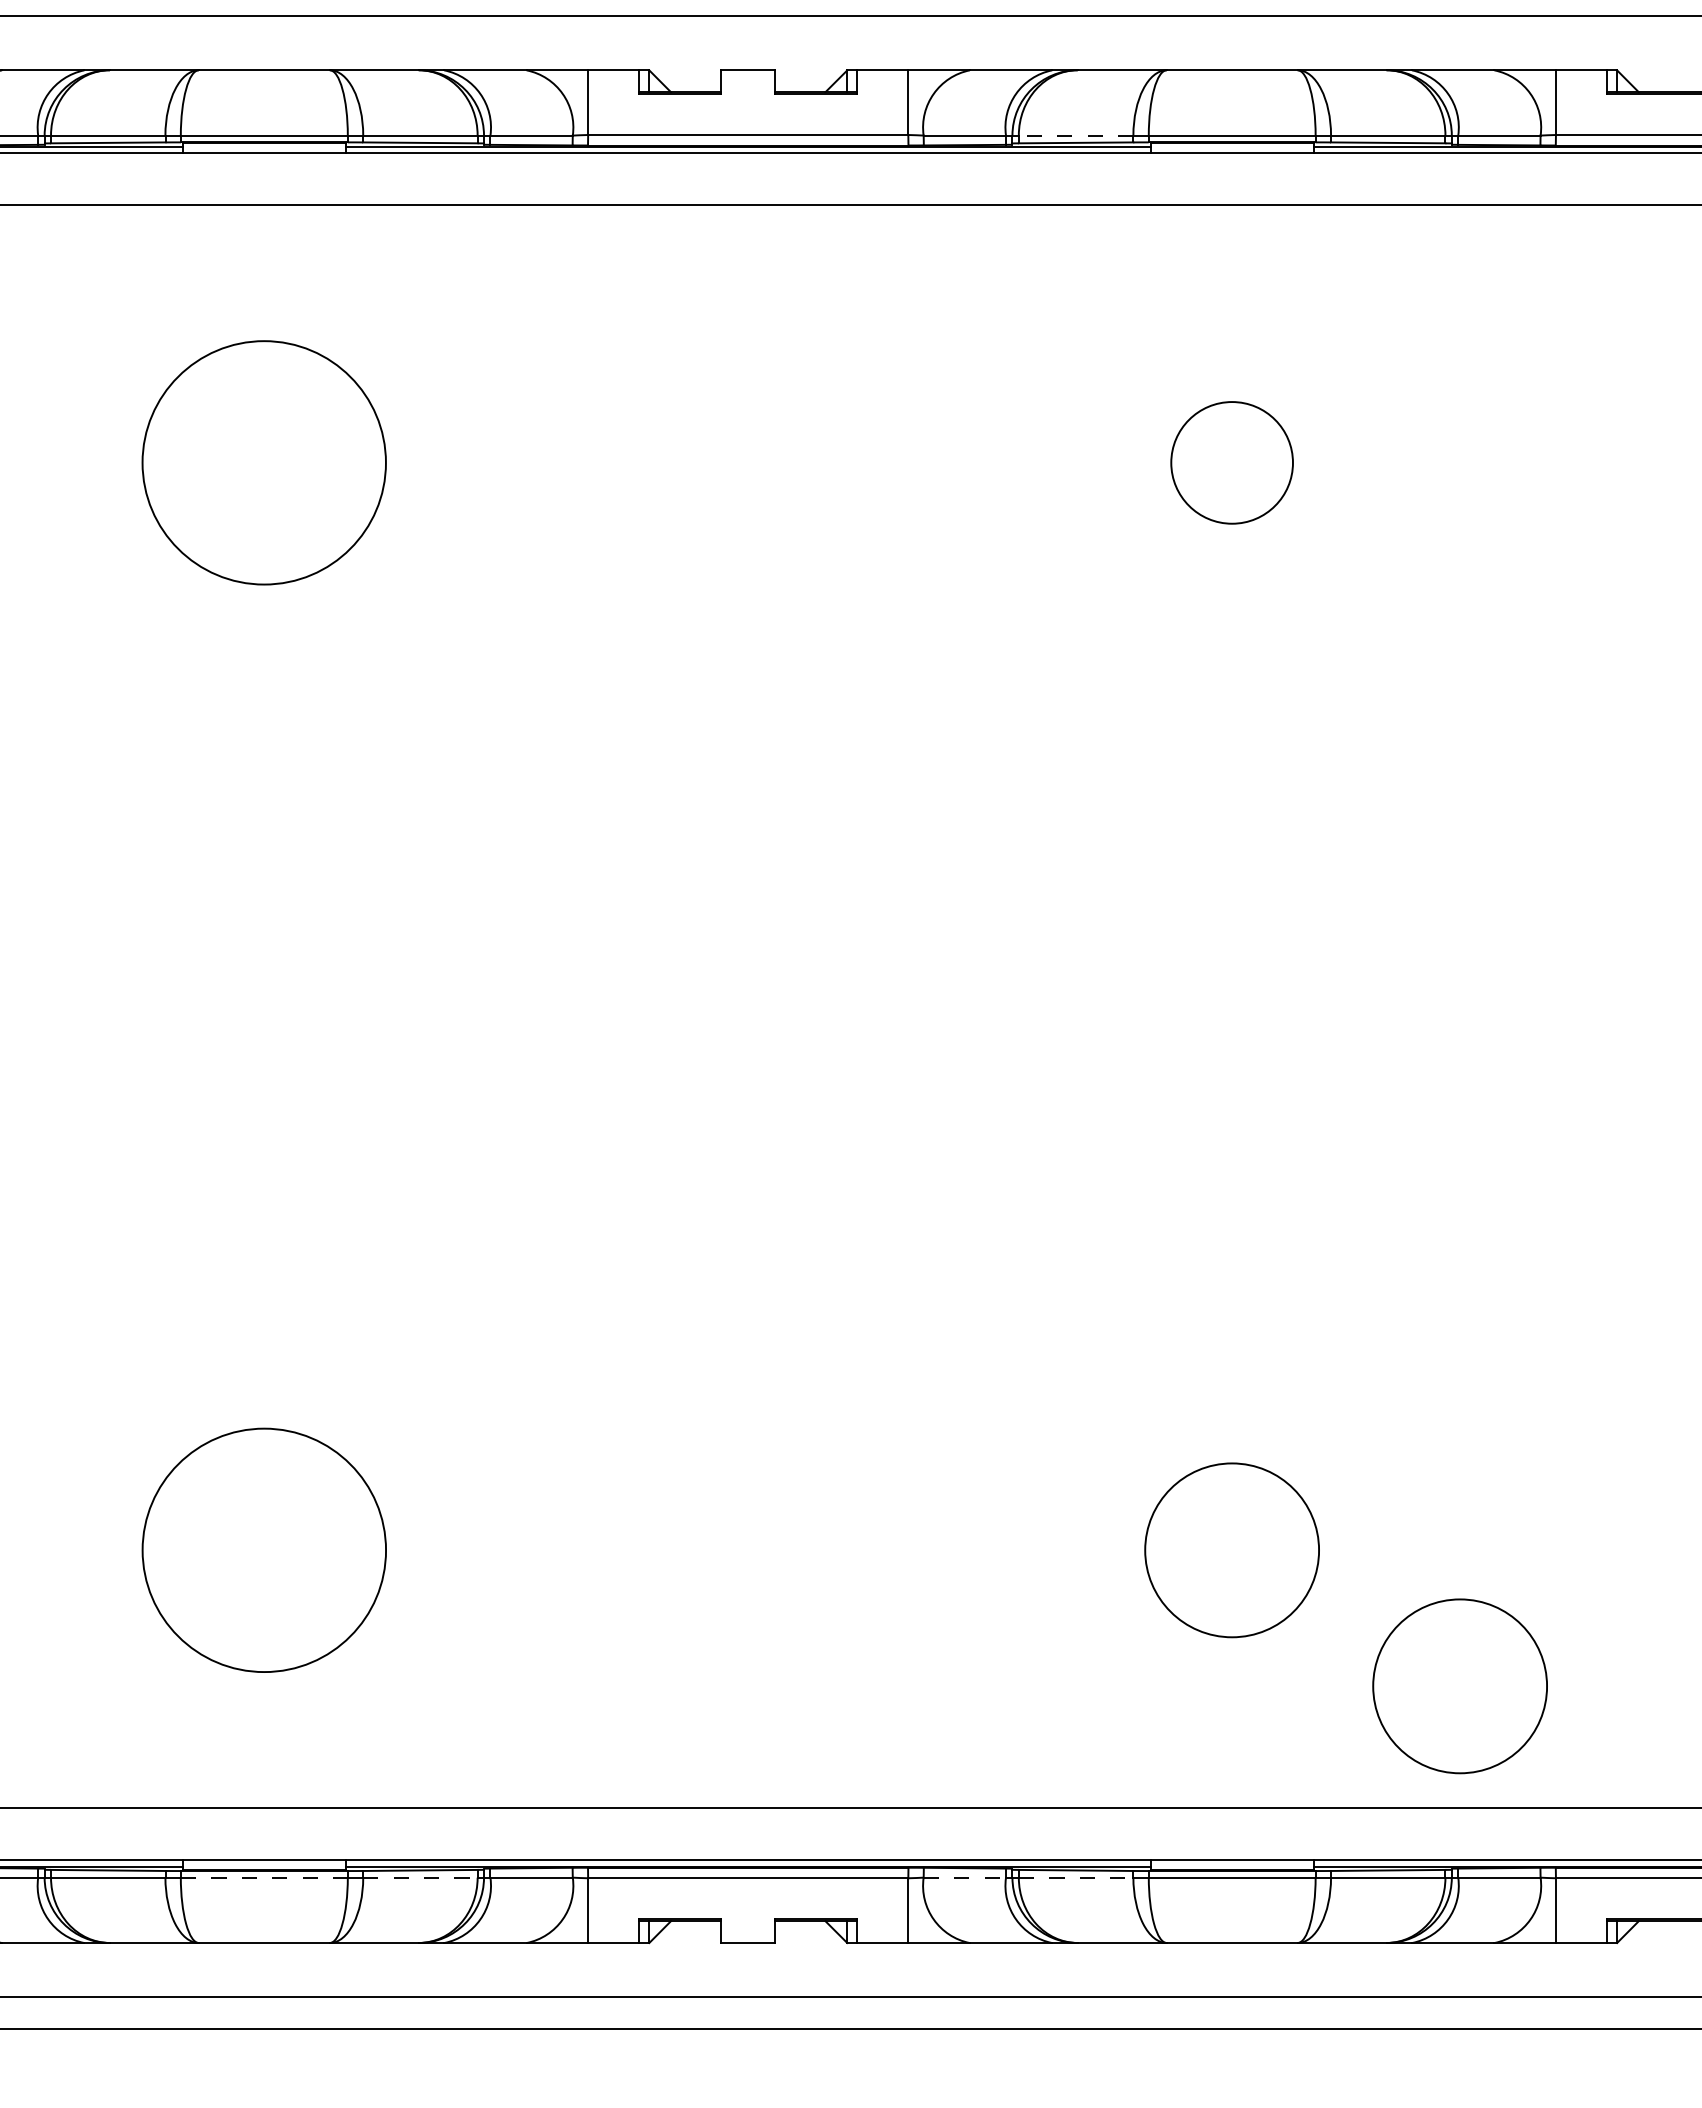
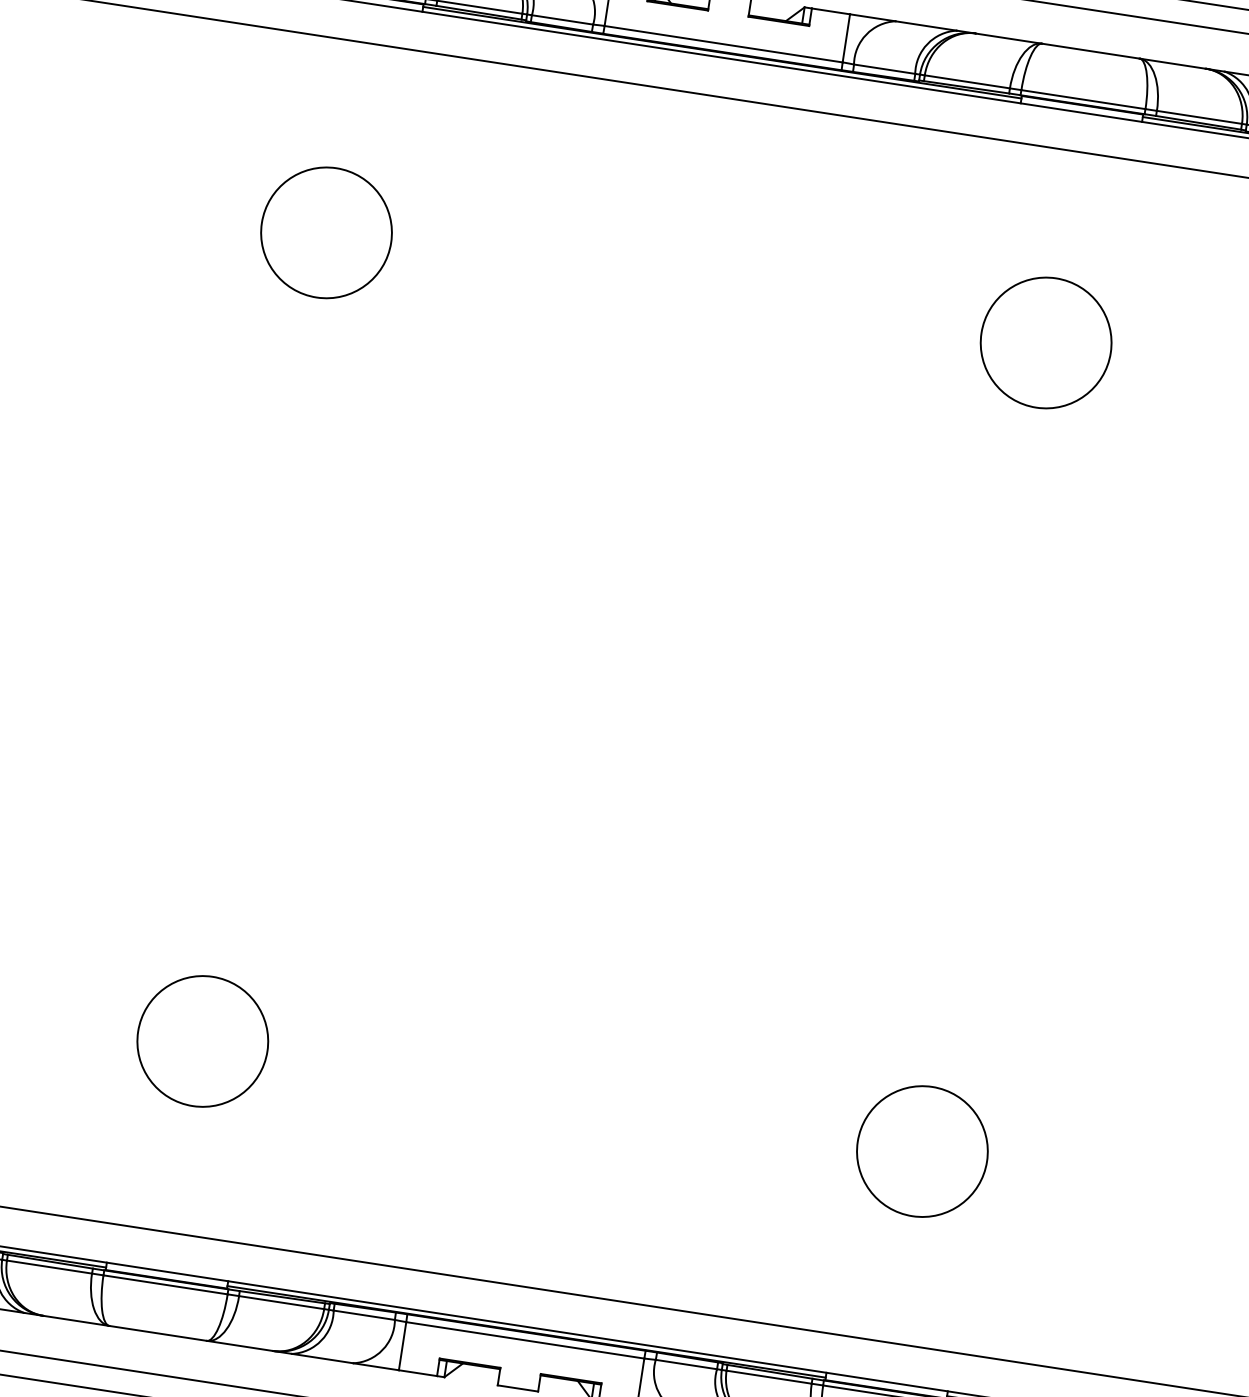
line: (1075, 135) -> (966, 81), dashed -> solid
circle: (264, 462) -> (326, 232), size x0.71
circle: (1232, 462) -> (1046, 342), size x1.43
circle: (264, 1550) -> (202, 1041), size x0.71
circle: (1459, 1686) -> (1075, 1278), removed
line: (264, 1877) -> (165, 1284), dashed -> solid
line: (420, 1877) -> (281, 1302), dashed -> solid
line: (965, 1877) -> (686, 1364), dashed -> solid
line: (1076, 1877) -> (769, 1377), dashed -> solid

